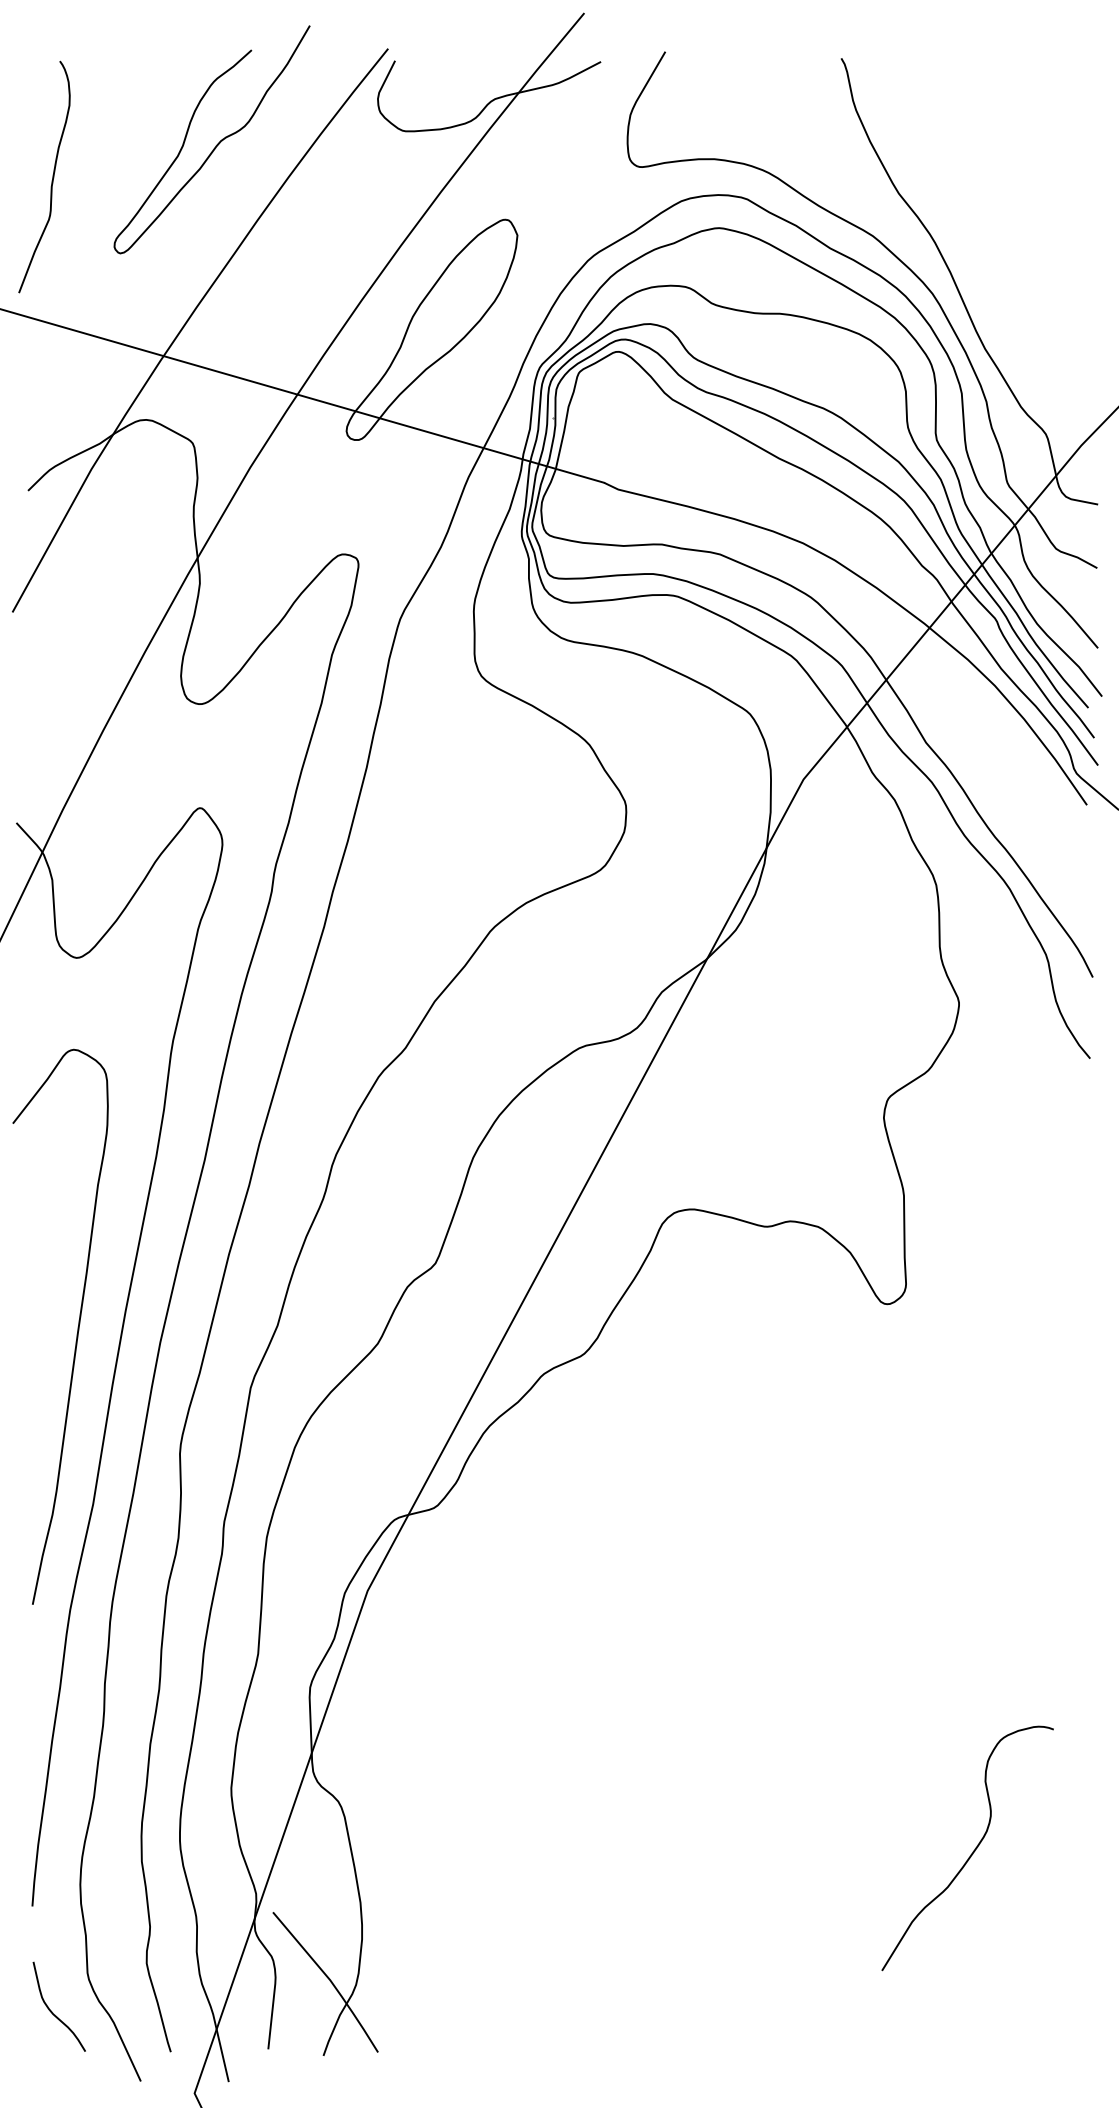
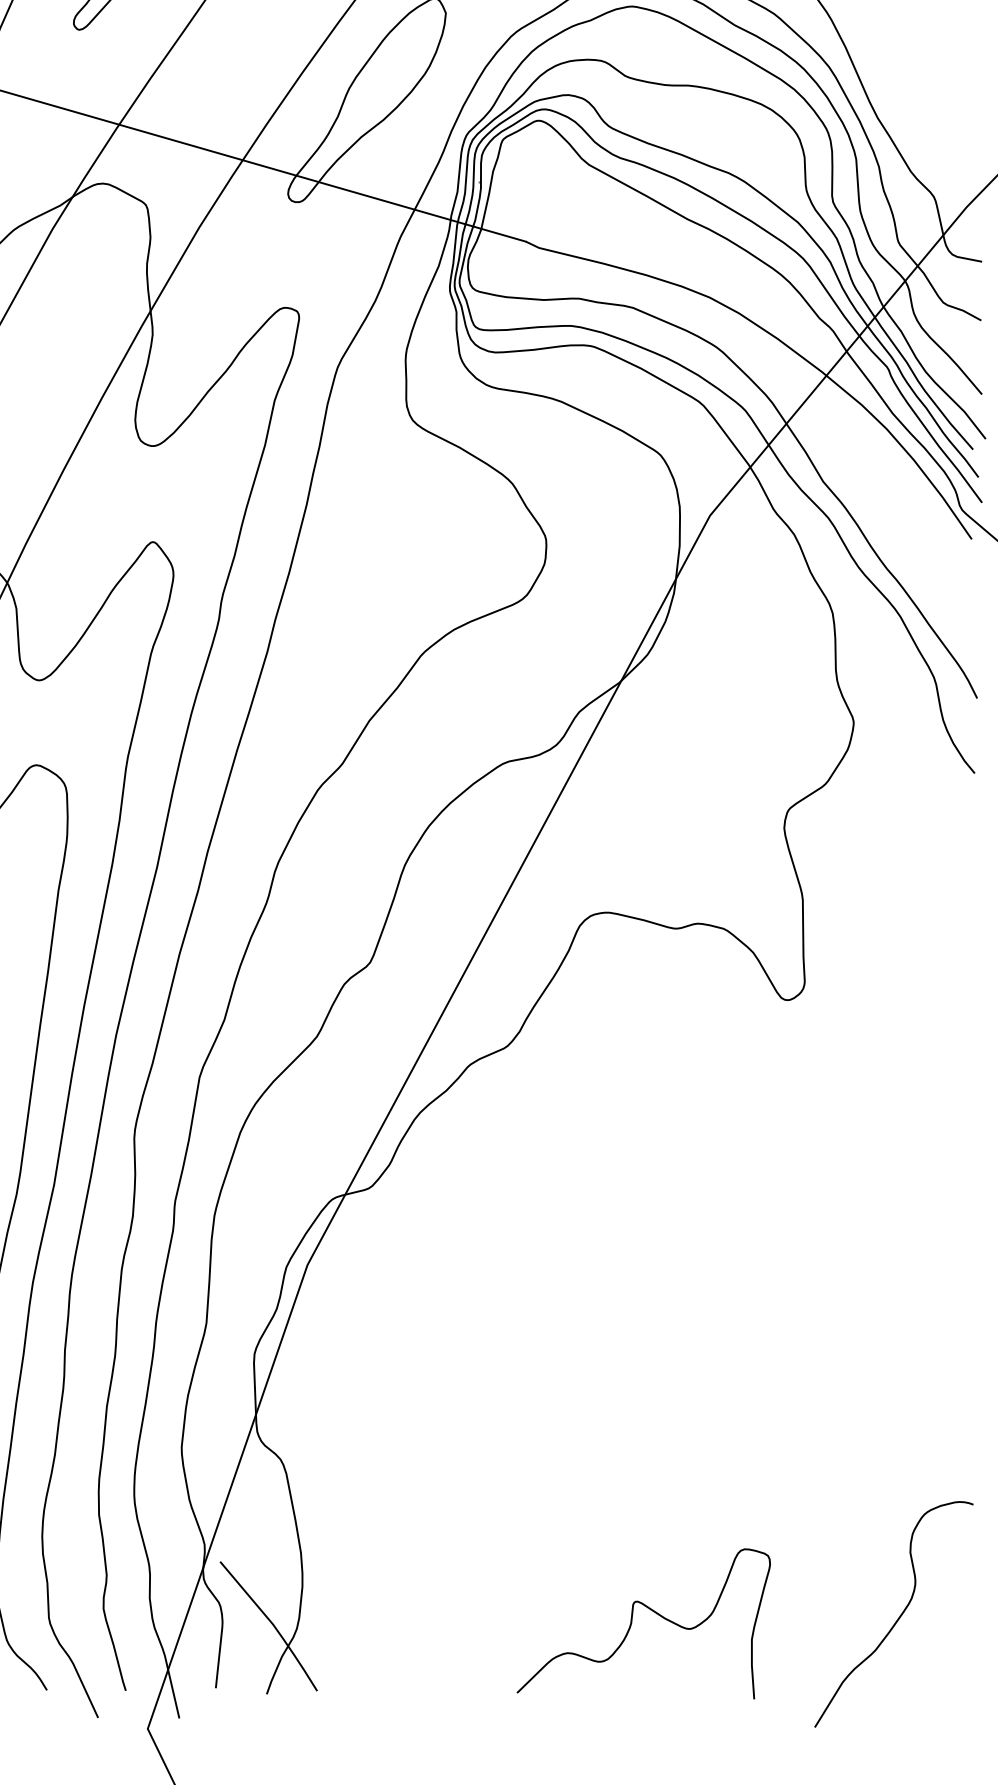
curve: (972, 1851) -> (898, 1617), moved
curve: (719, 1978) -> (632, 1622), added

